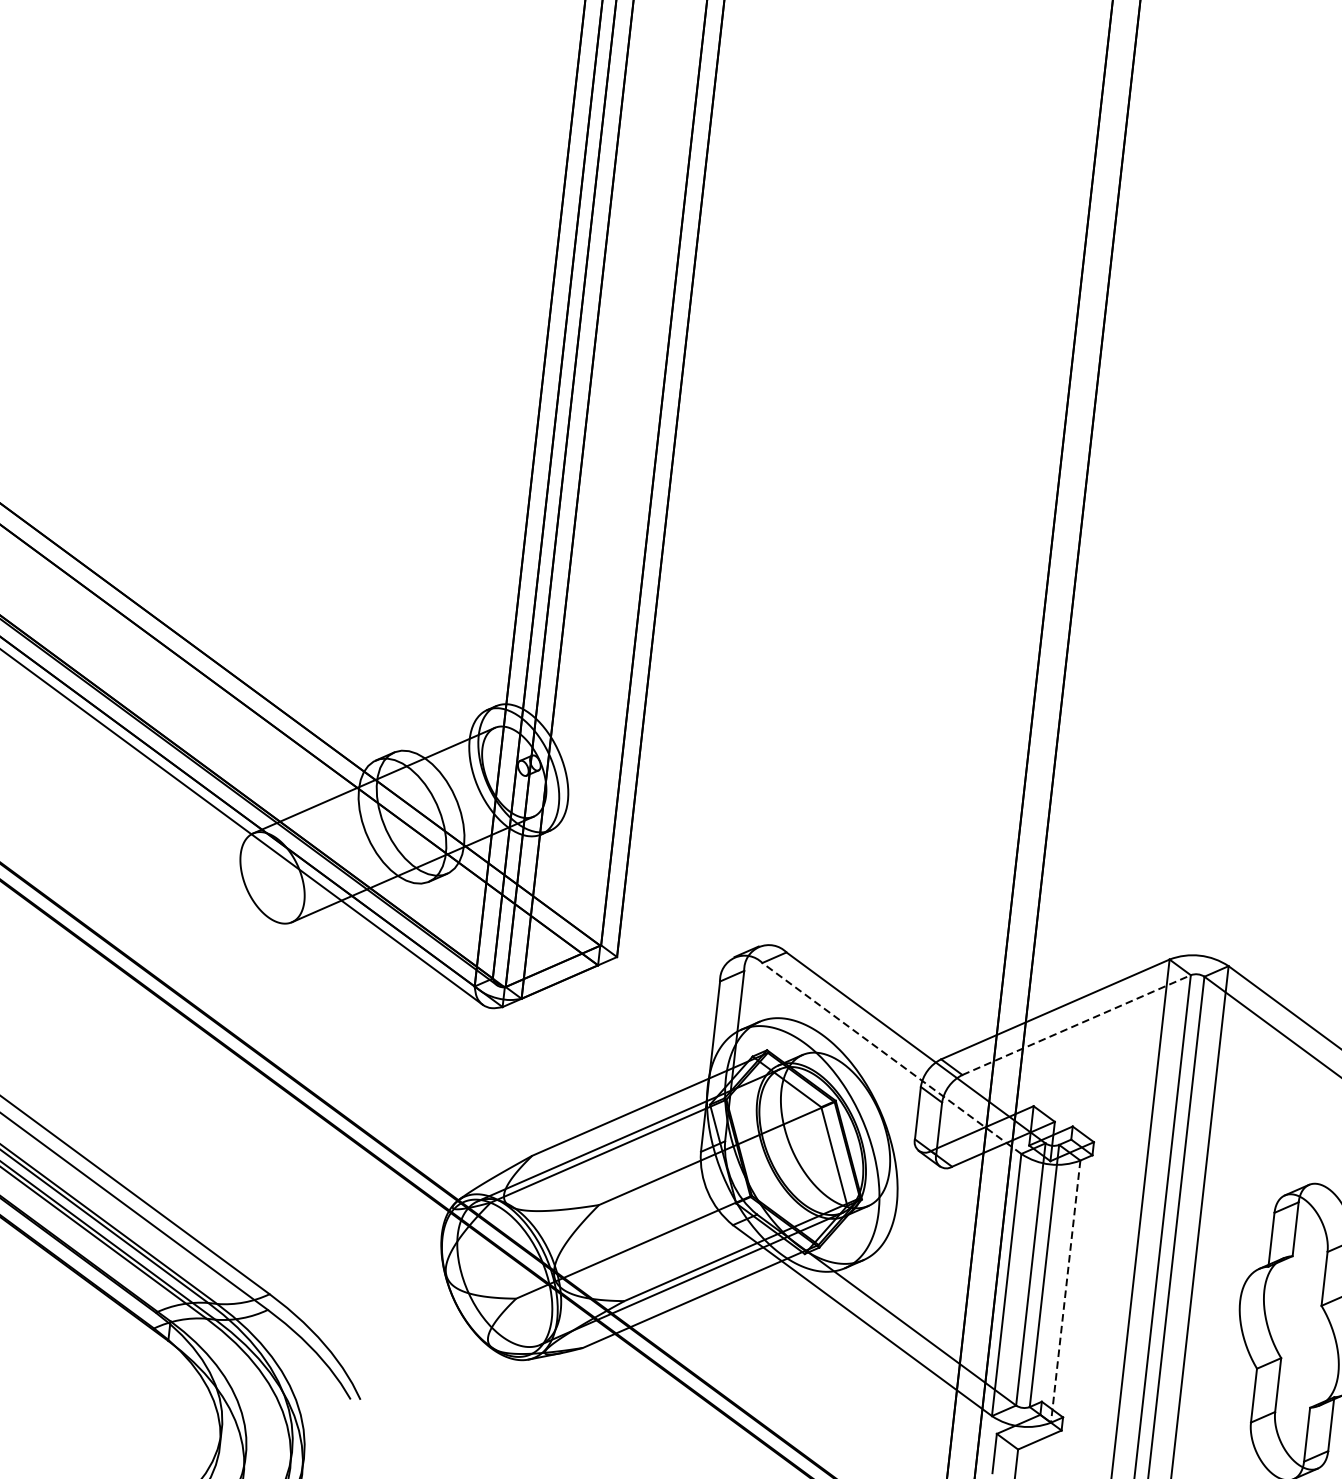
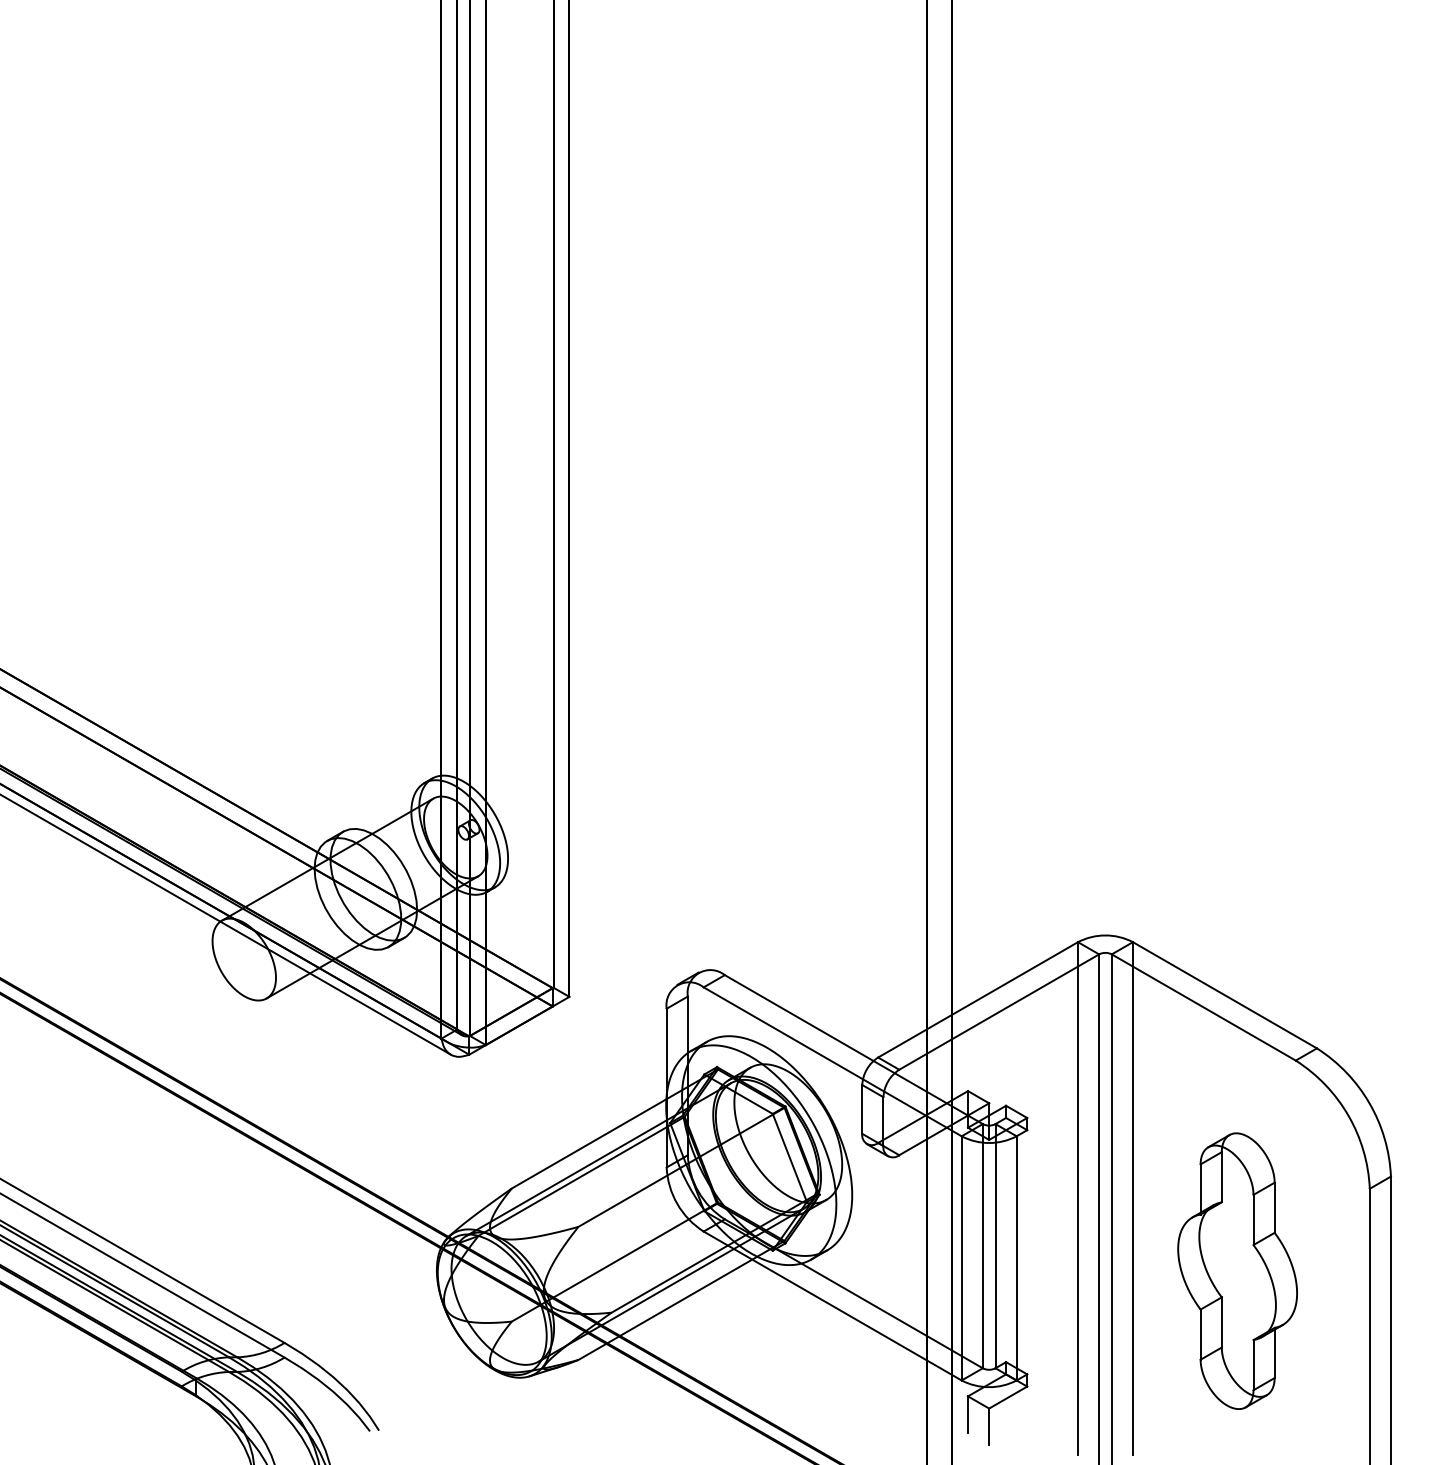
line: (1077, 1024) -> (999, 1011), dashed -> solid
line: (891, 1058) -> (832, 1061), dashed -> solid
line: (1065, 1291) -> (1016, 1258), dashed -> solid

